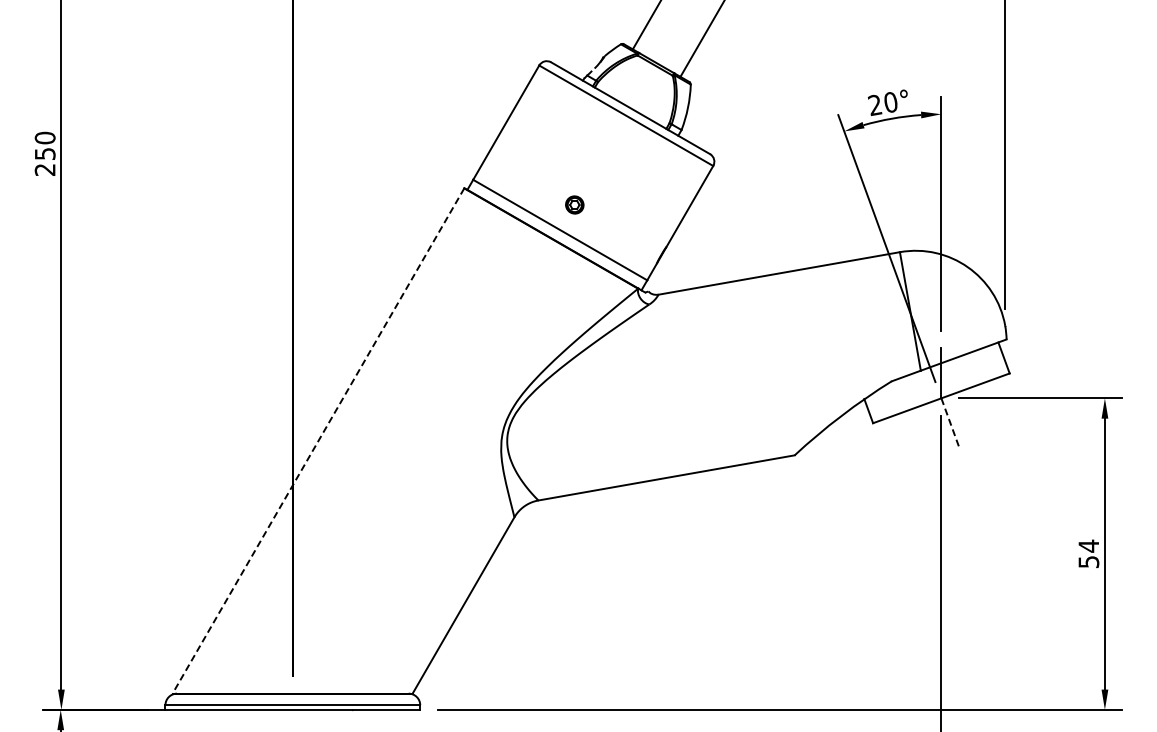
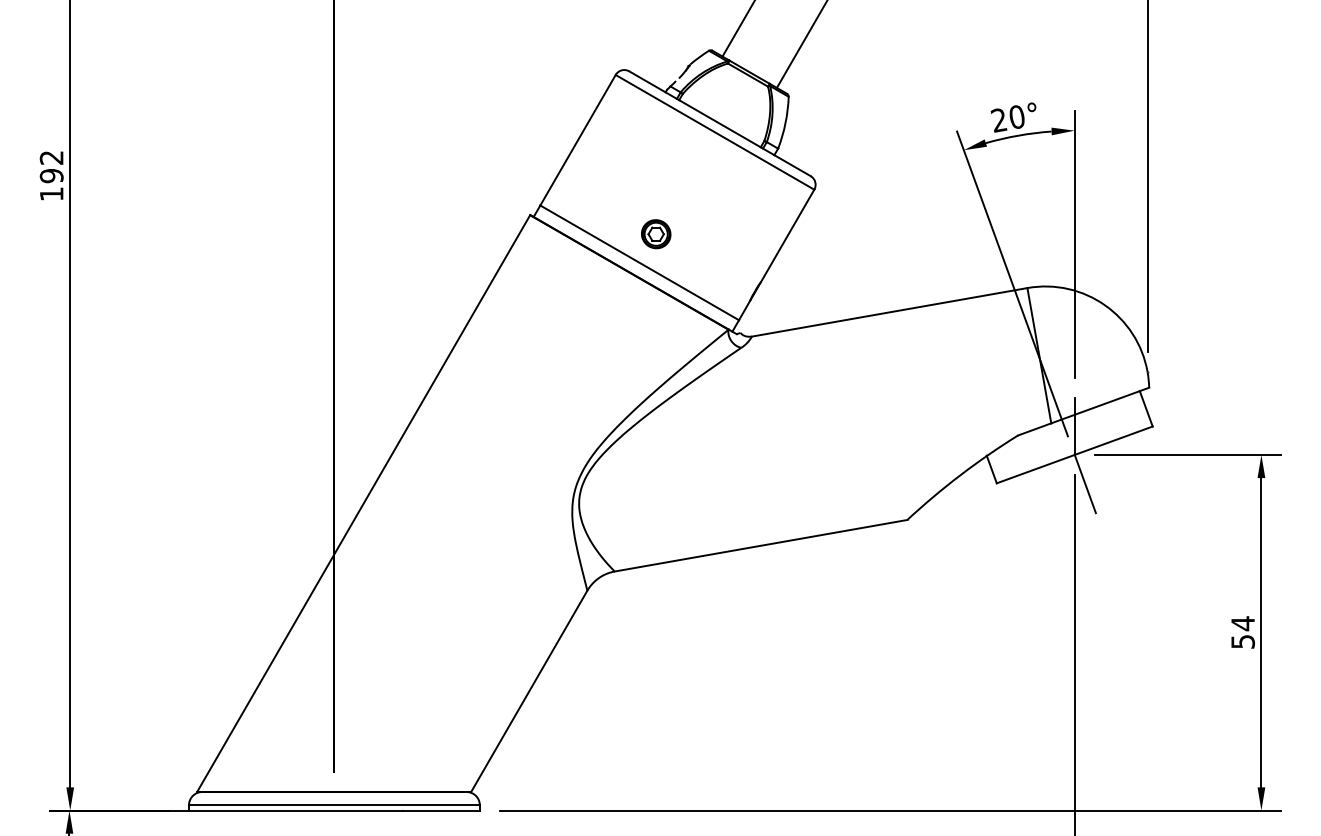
text: (44, 153) -> (50, 175), 250 -> 192
part: (574, 204) -> (655, 233), size x1.43
line: (950, 424) -> (1085, 484), dashed -> solid
line: (318, 440) -> (363, 503), dashed -> solid

